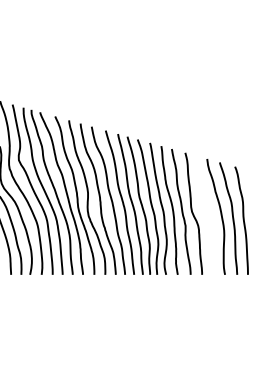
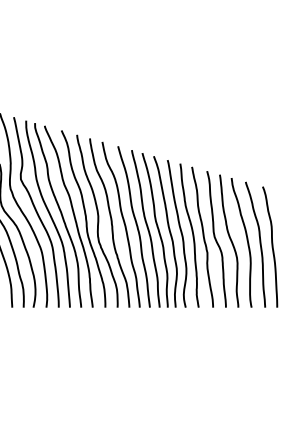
curve: (205, 214) -> (229, 240), added

